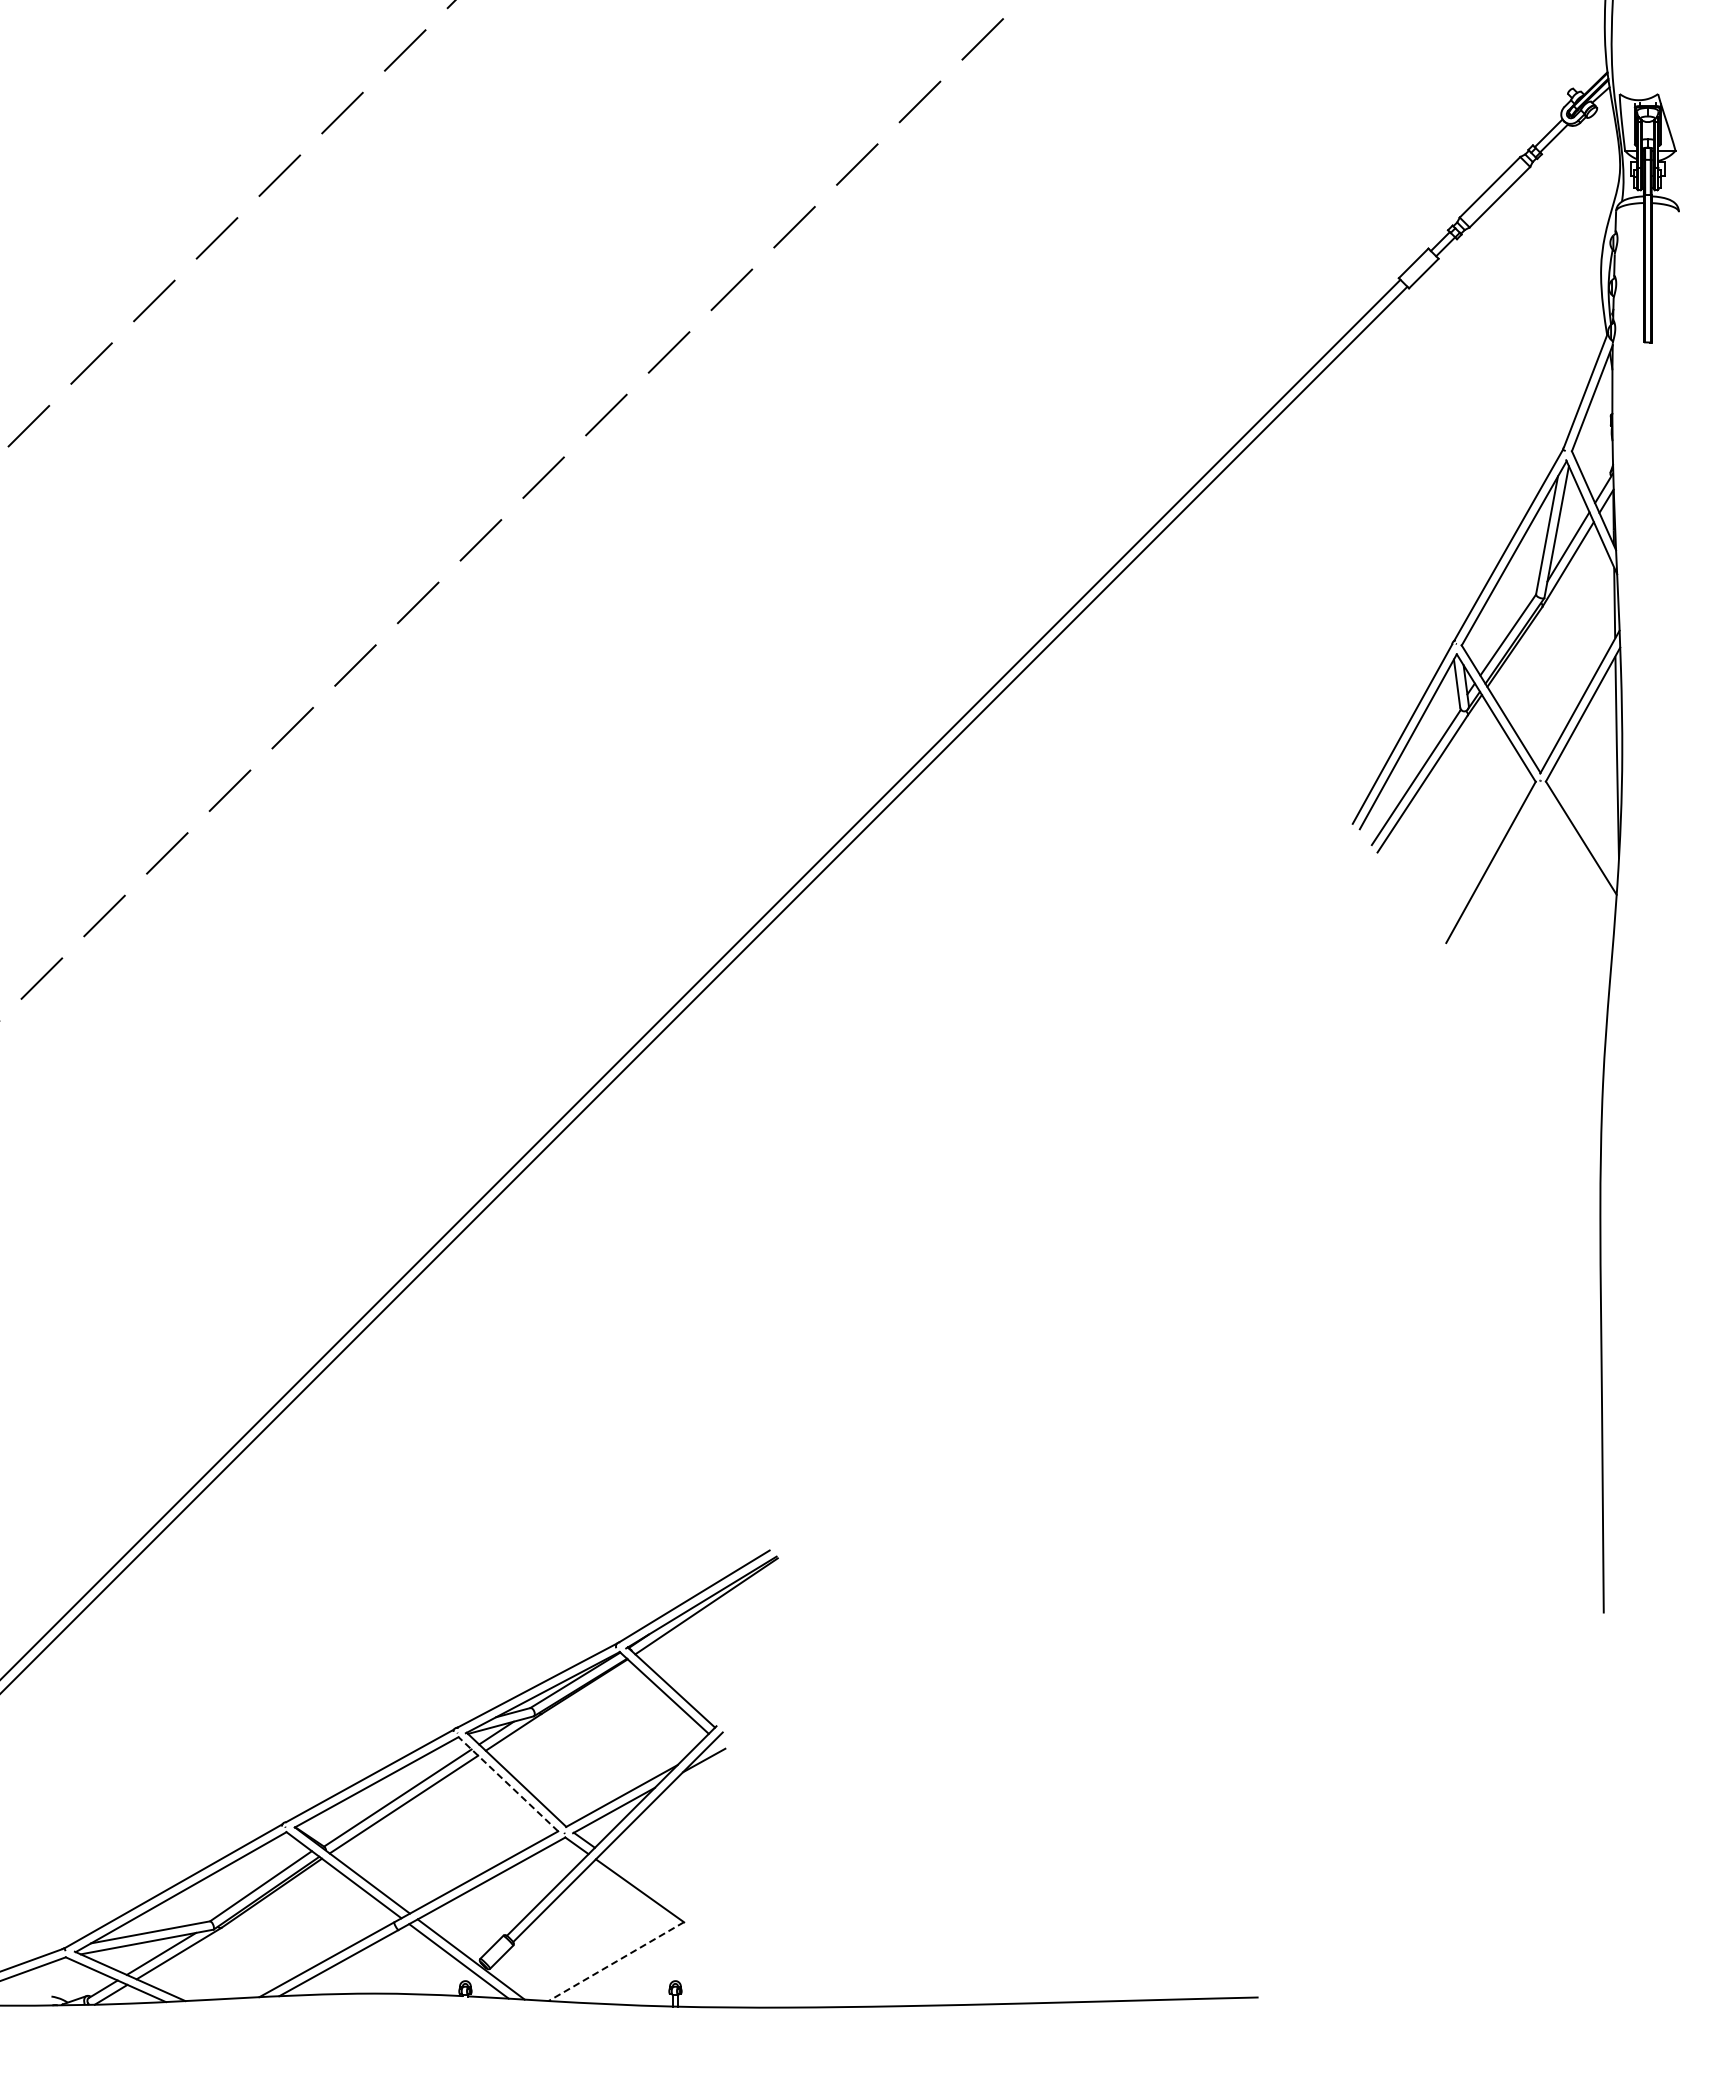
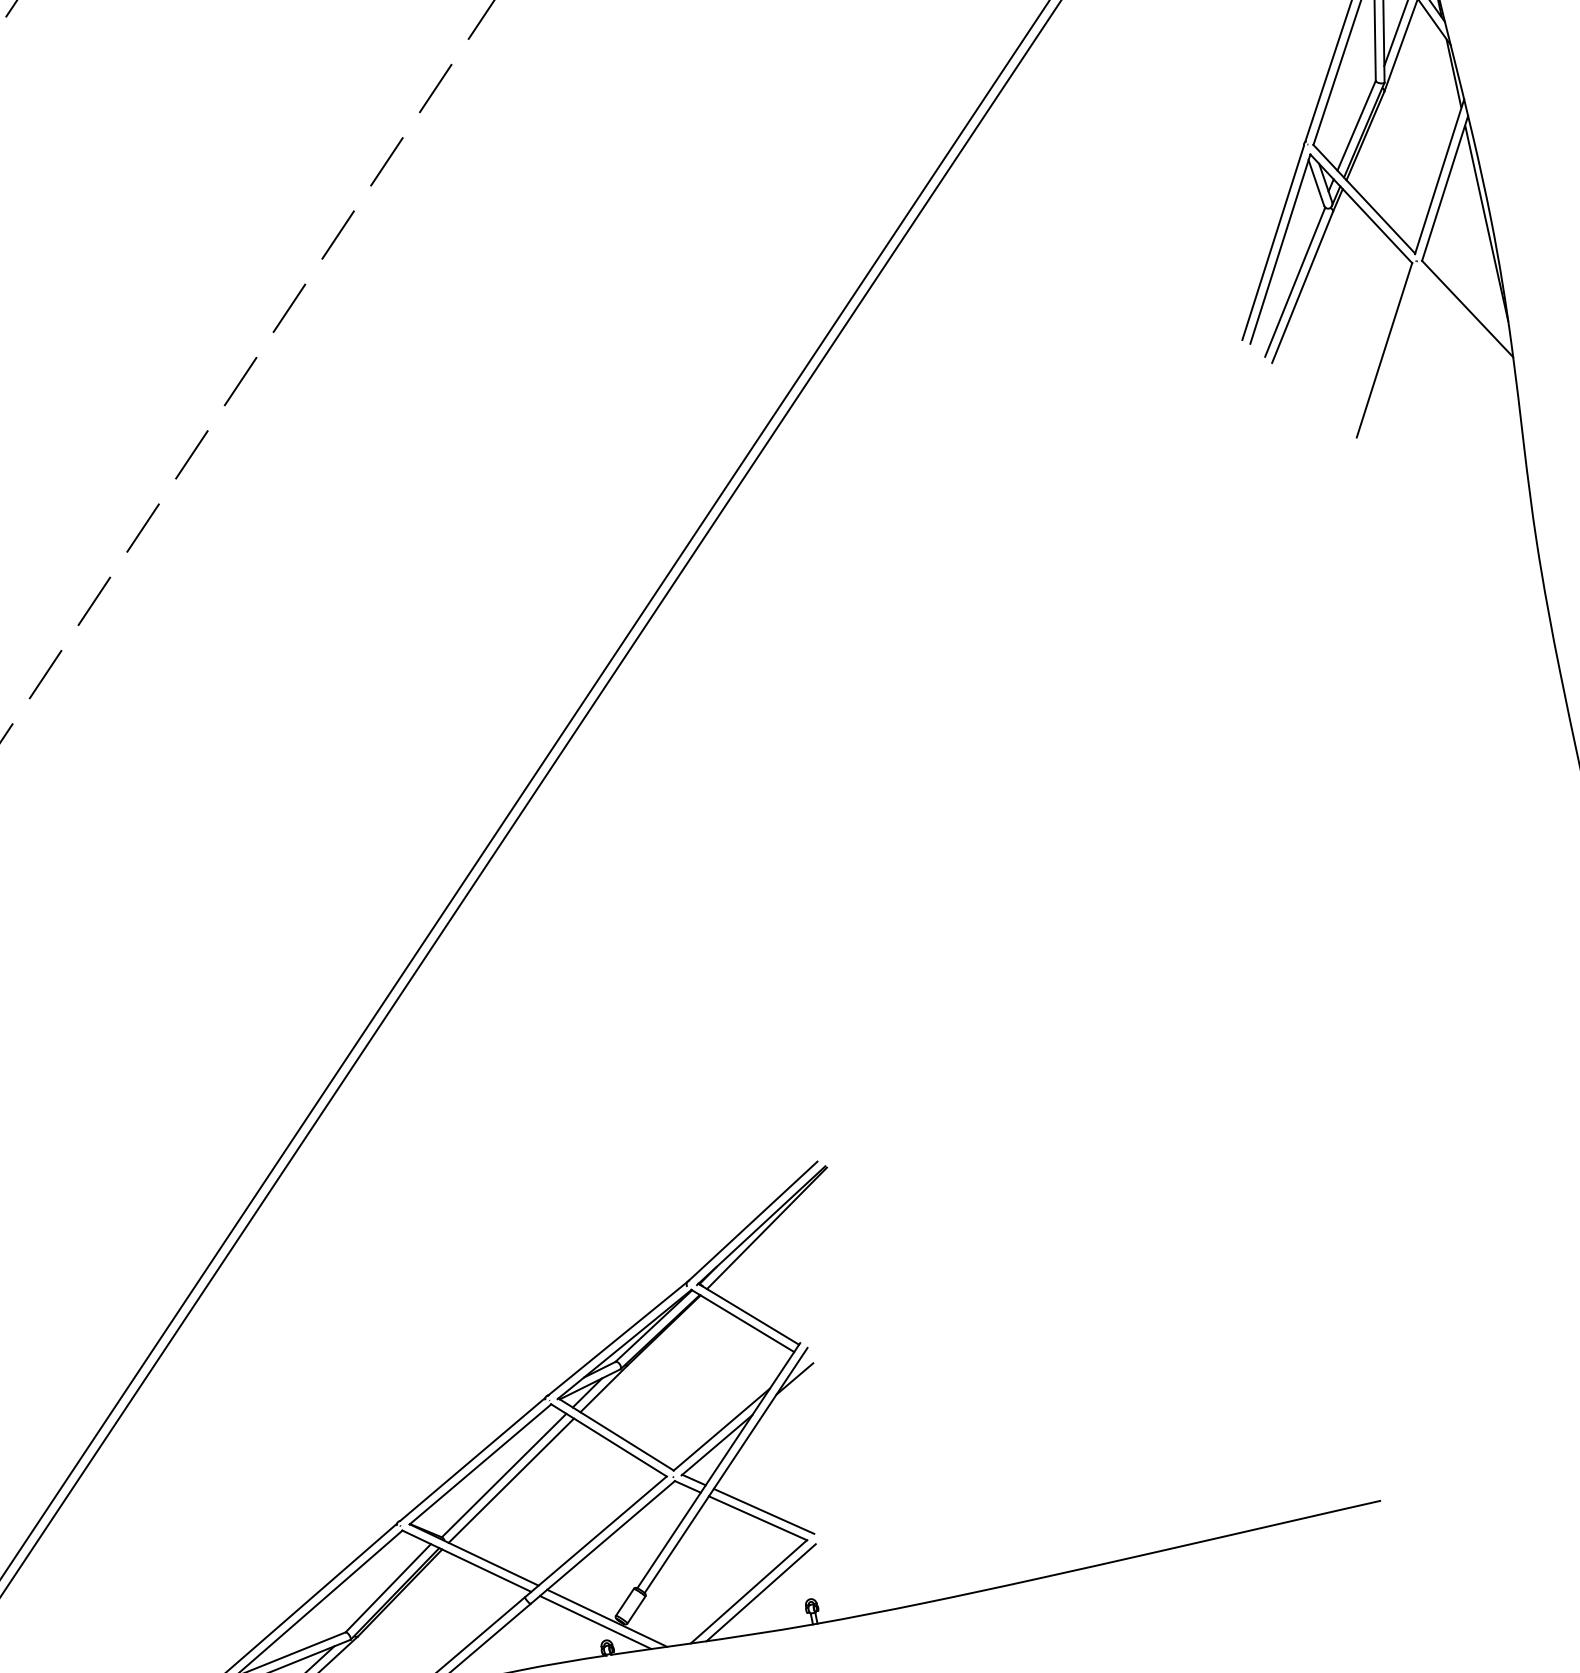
line: (508, 1784) -> (609, 1440), dashed -> solid
line: (647, 1885) -> (764, 1511), added
line: (615, 1961) -> (748, 1591), dashed -> solid
line: (627, 1964) -> (760, 1592), added

